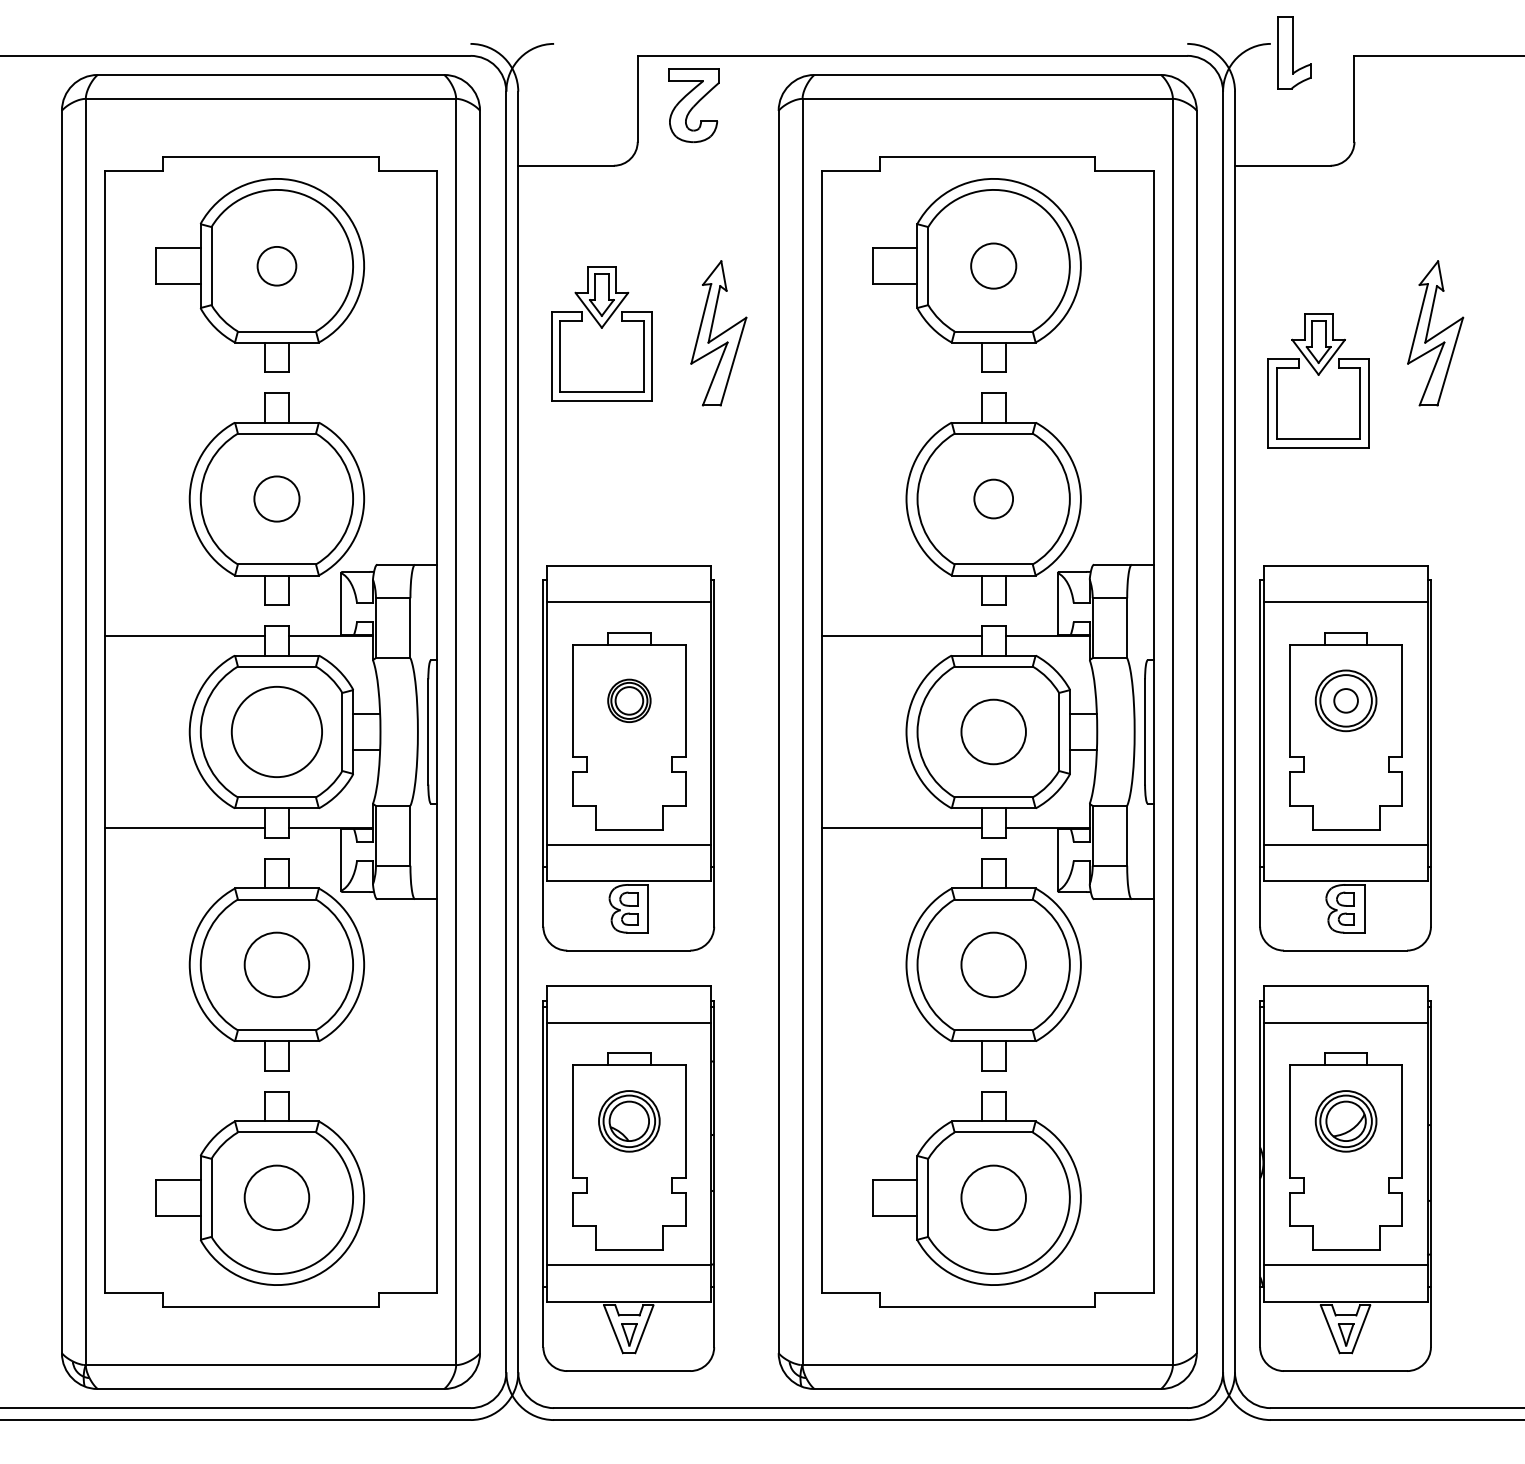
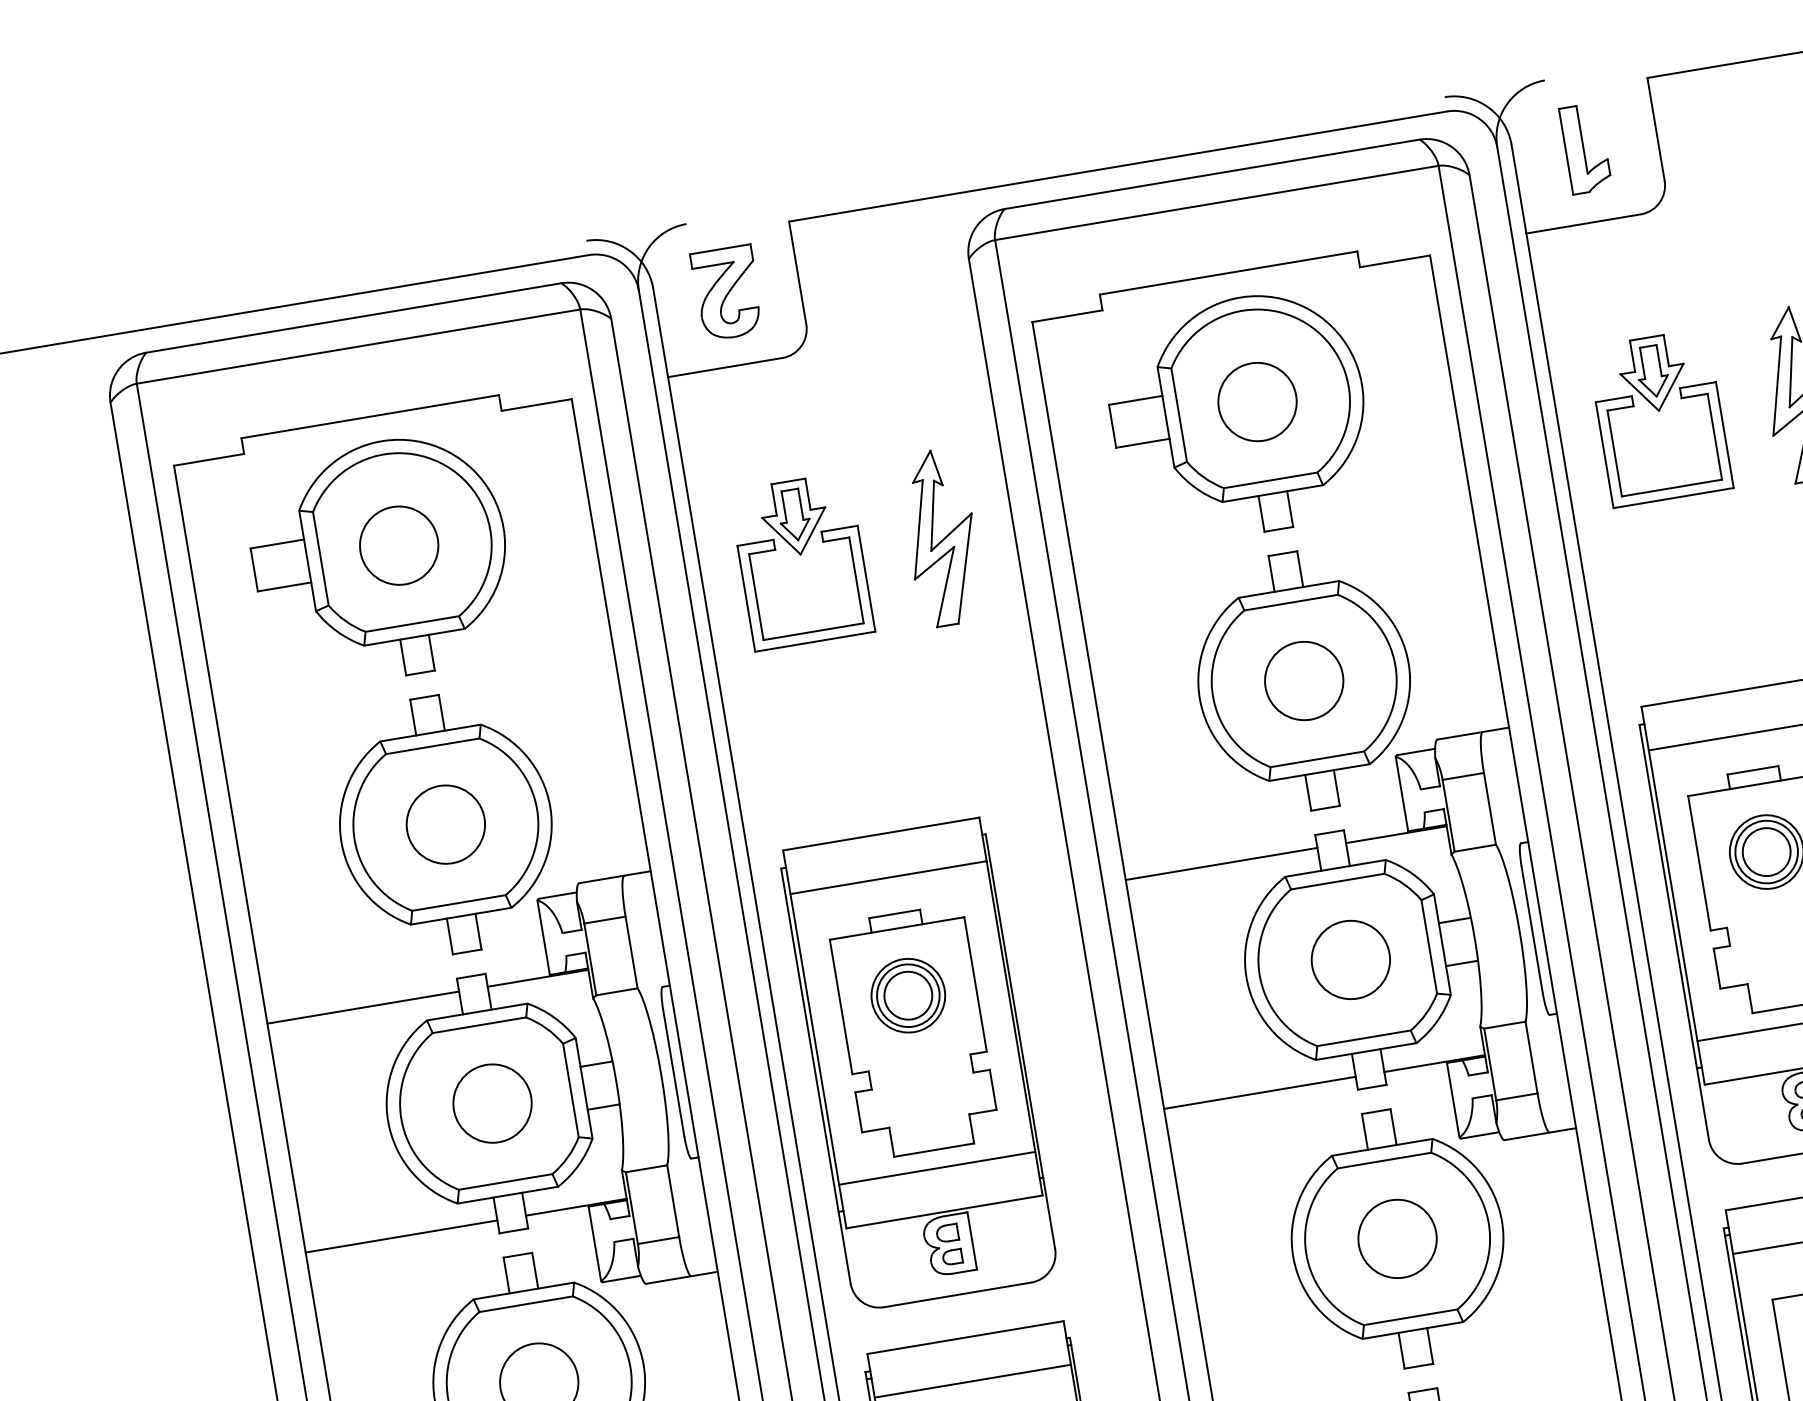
part: (1294, 52) -> (1585, 148), moved
part: (693, 105) -> (726, 293), moved
circle: (993, 265) -> (1257, 401), size x1.43
circle: (276, 266) -> (398, 546), size x1.67
part: (1318, 380) -> (1659, 417), moved
circle: (276, 498) -> (445, 824), size x1.43
circle: (993, 498) -> (1303, 680), size x1.67
part: (629, 700) -> (908, 995), size x1.43
circle: (1345, 700) -> (1765, 851), size x1.67
circle: (276, 731) -> (491, 1103), size x0.71

